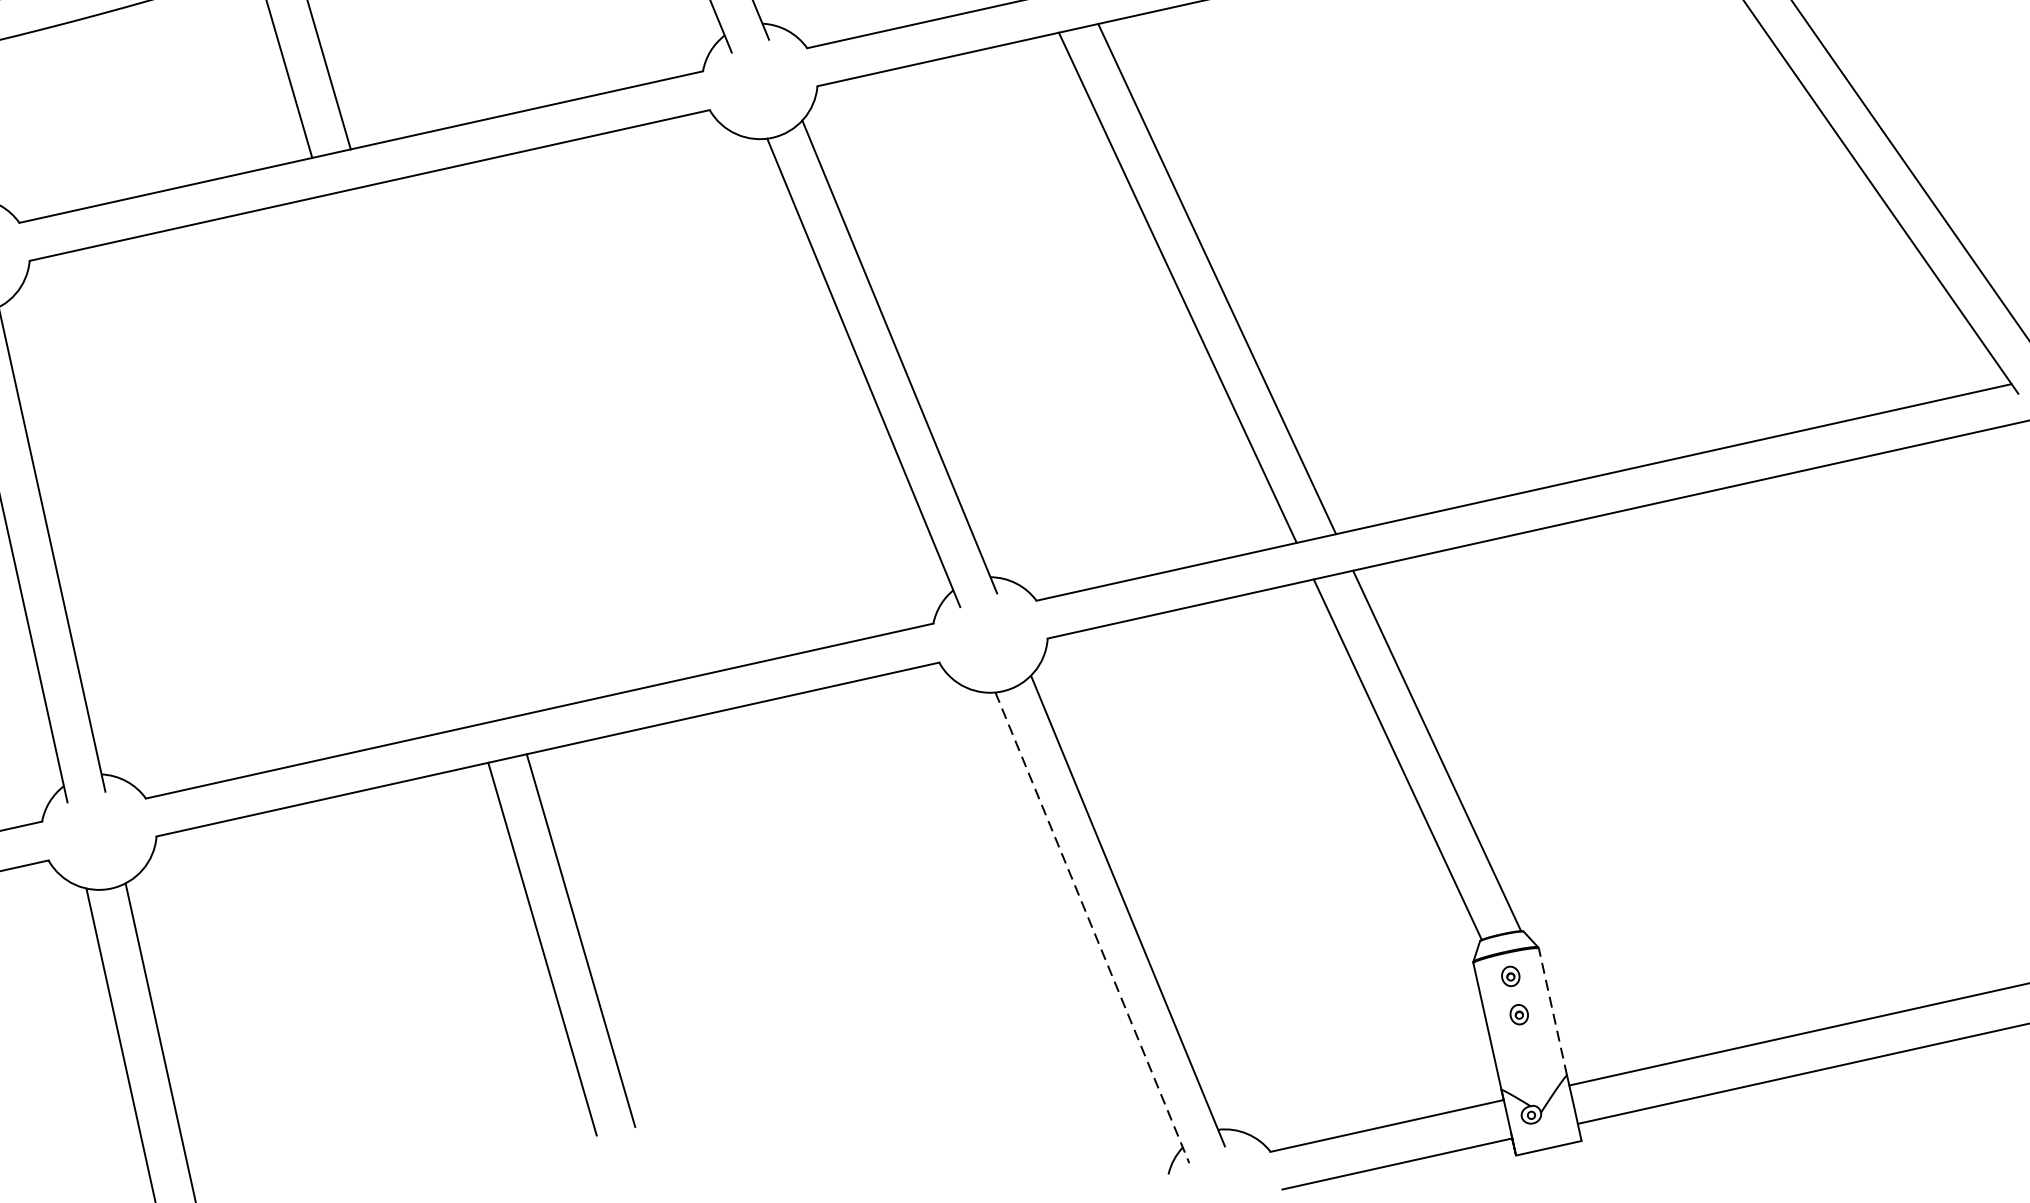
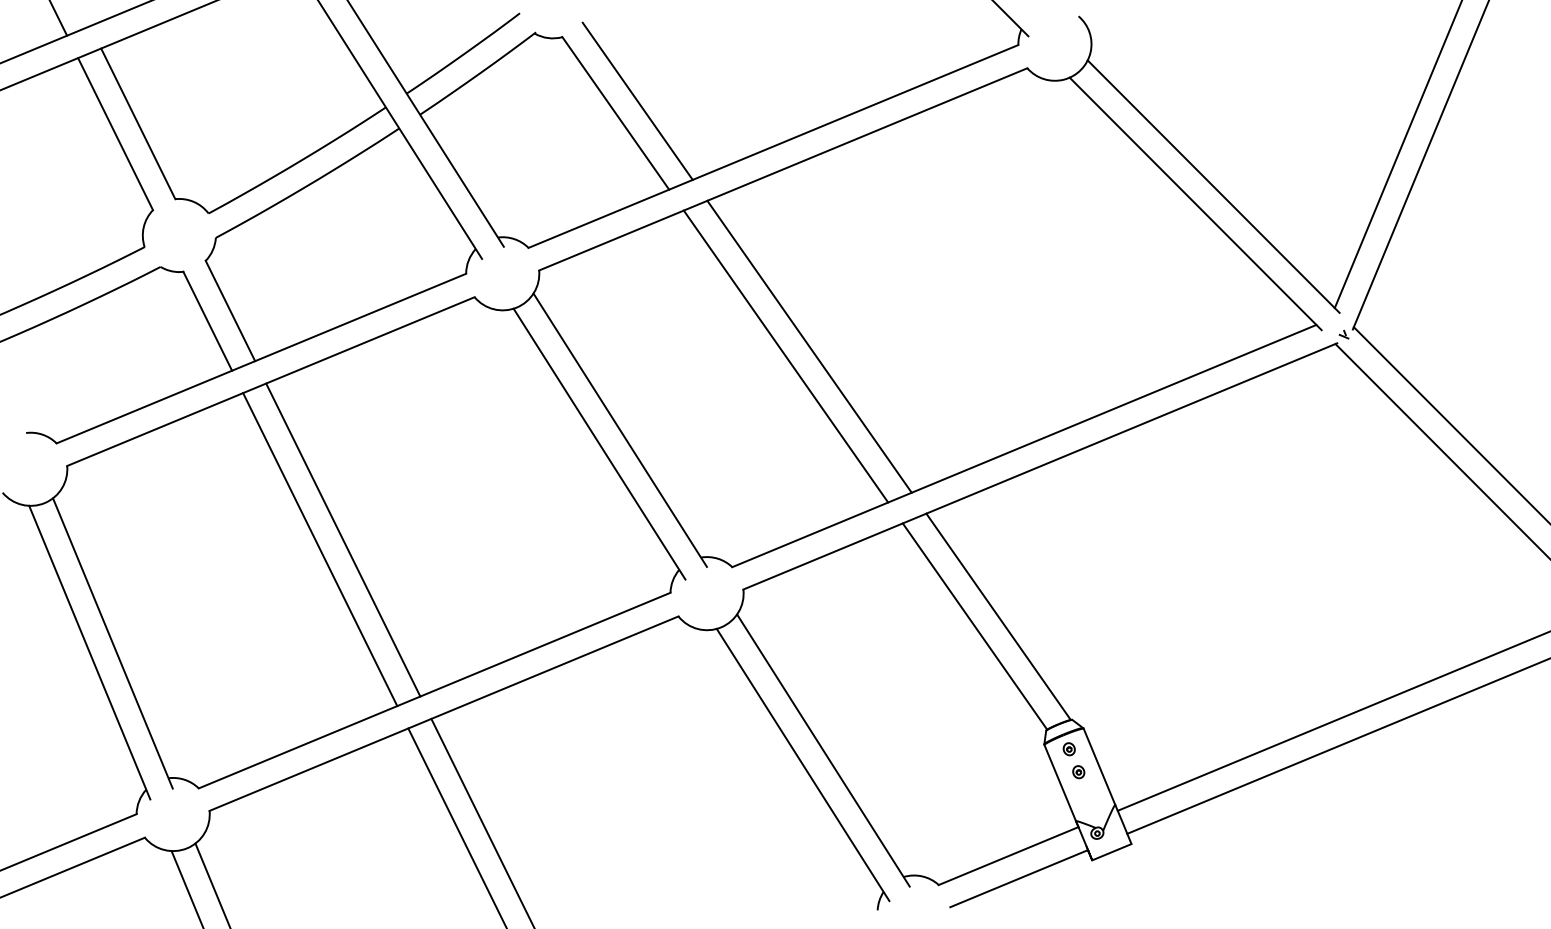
line: (439, 451) -> (343, 539), added
line: (400, 460) -> (320, 549), added
line: (1092, 928) -> (803, 765), dashed -> solid
line: (1553, 1011) -> (1099, 766), dashed -> solid

